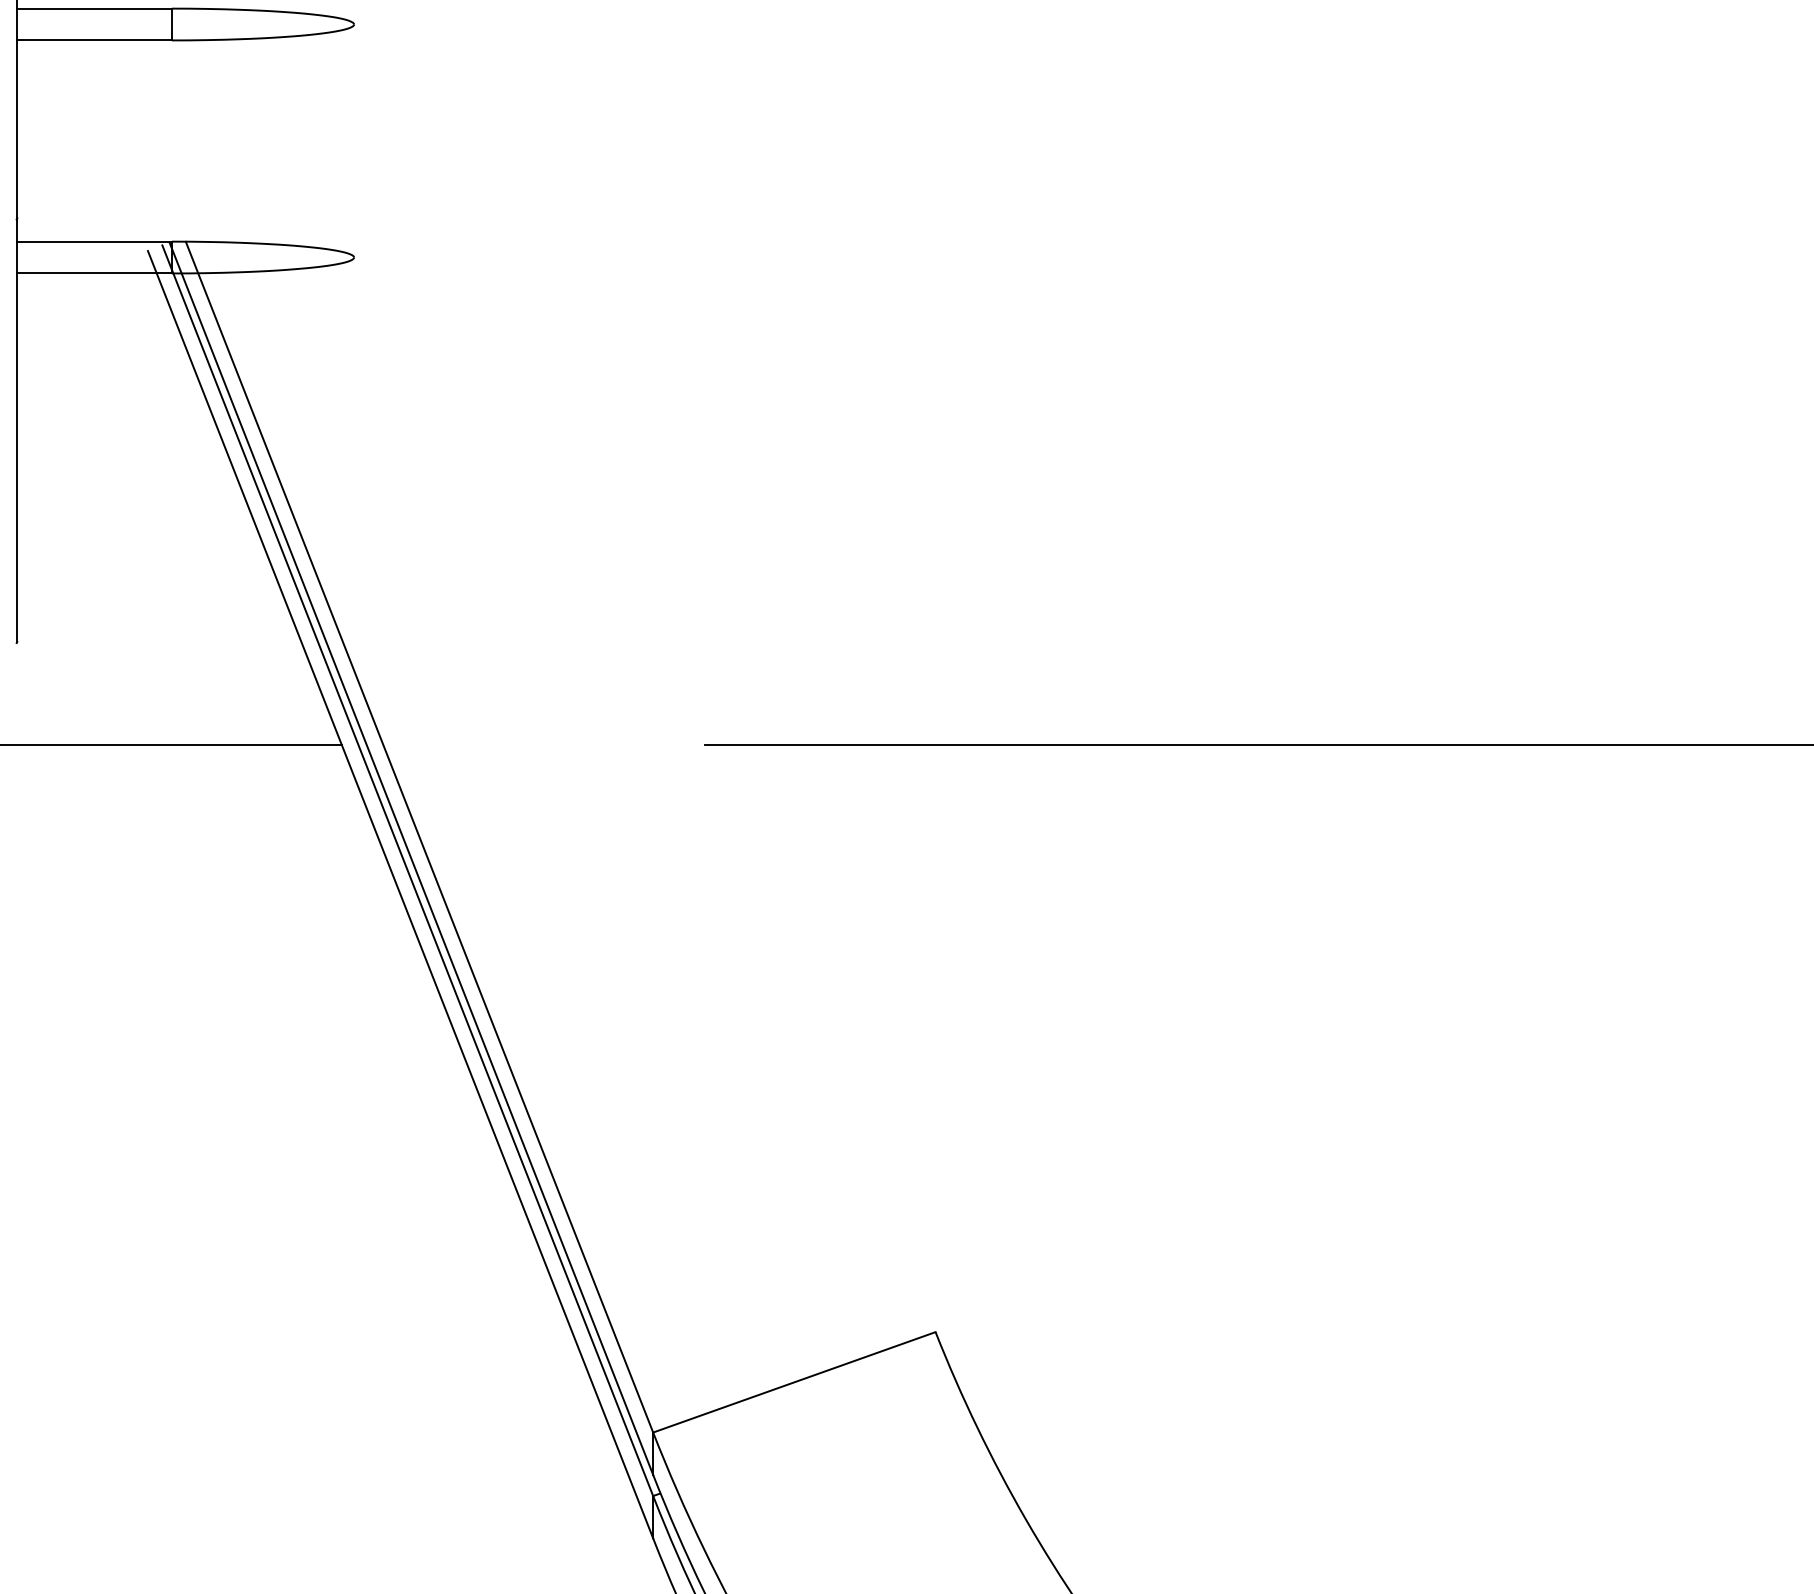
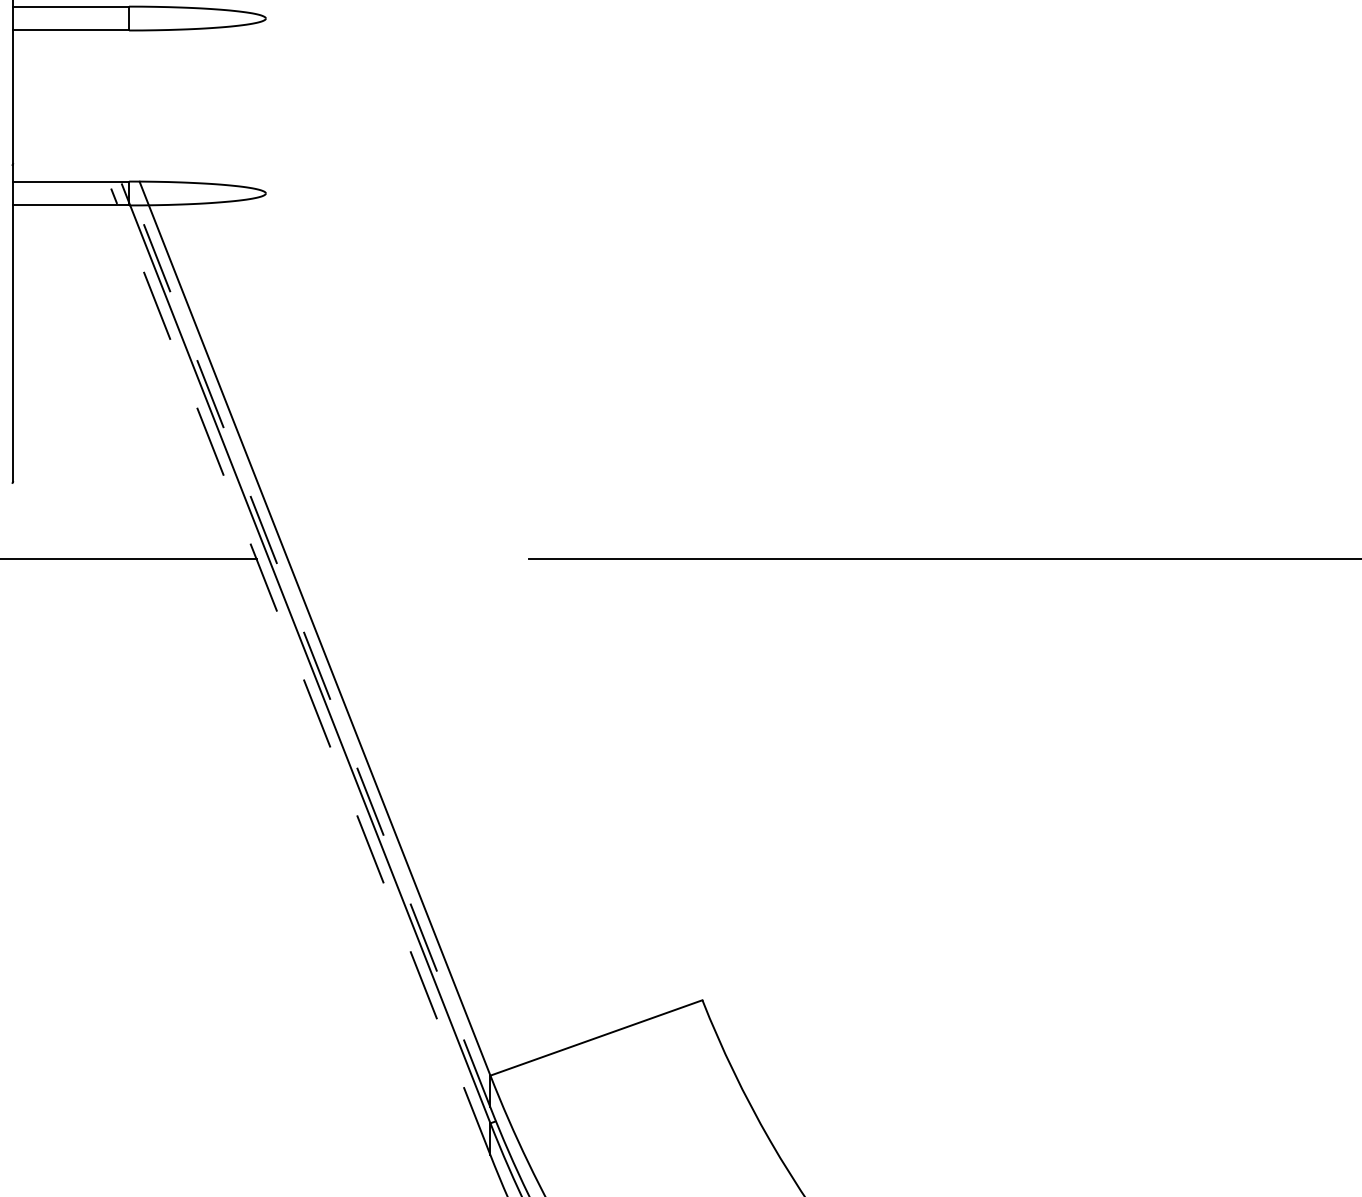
line: (410, 858) -> (308, 644), solid -> dashed
line: (400, 894) -> (300, 671), solid -> dashed

